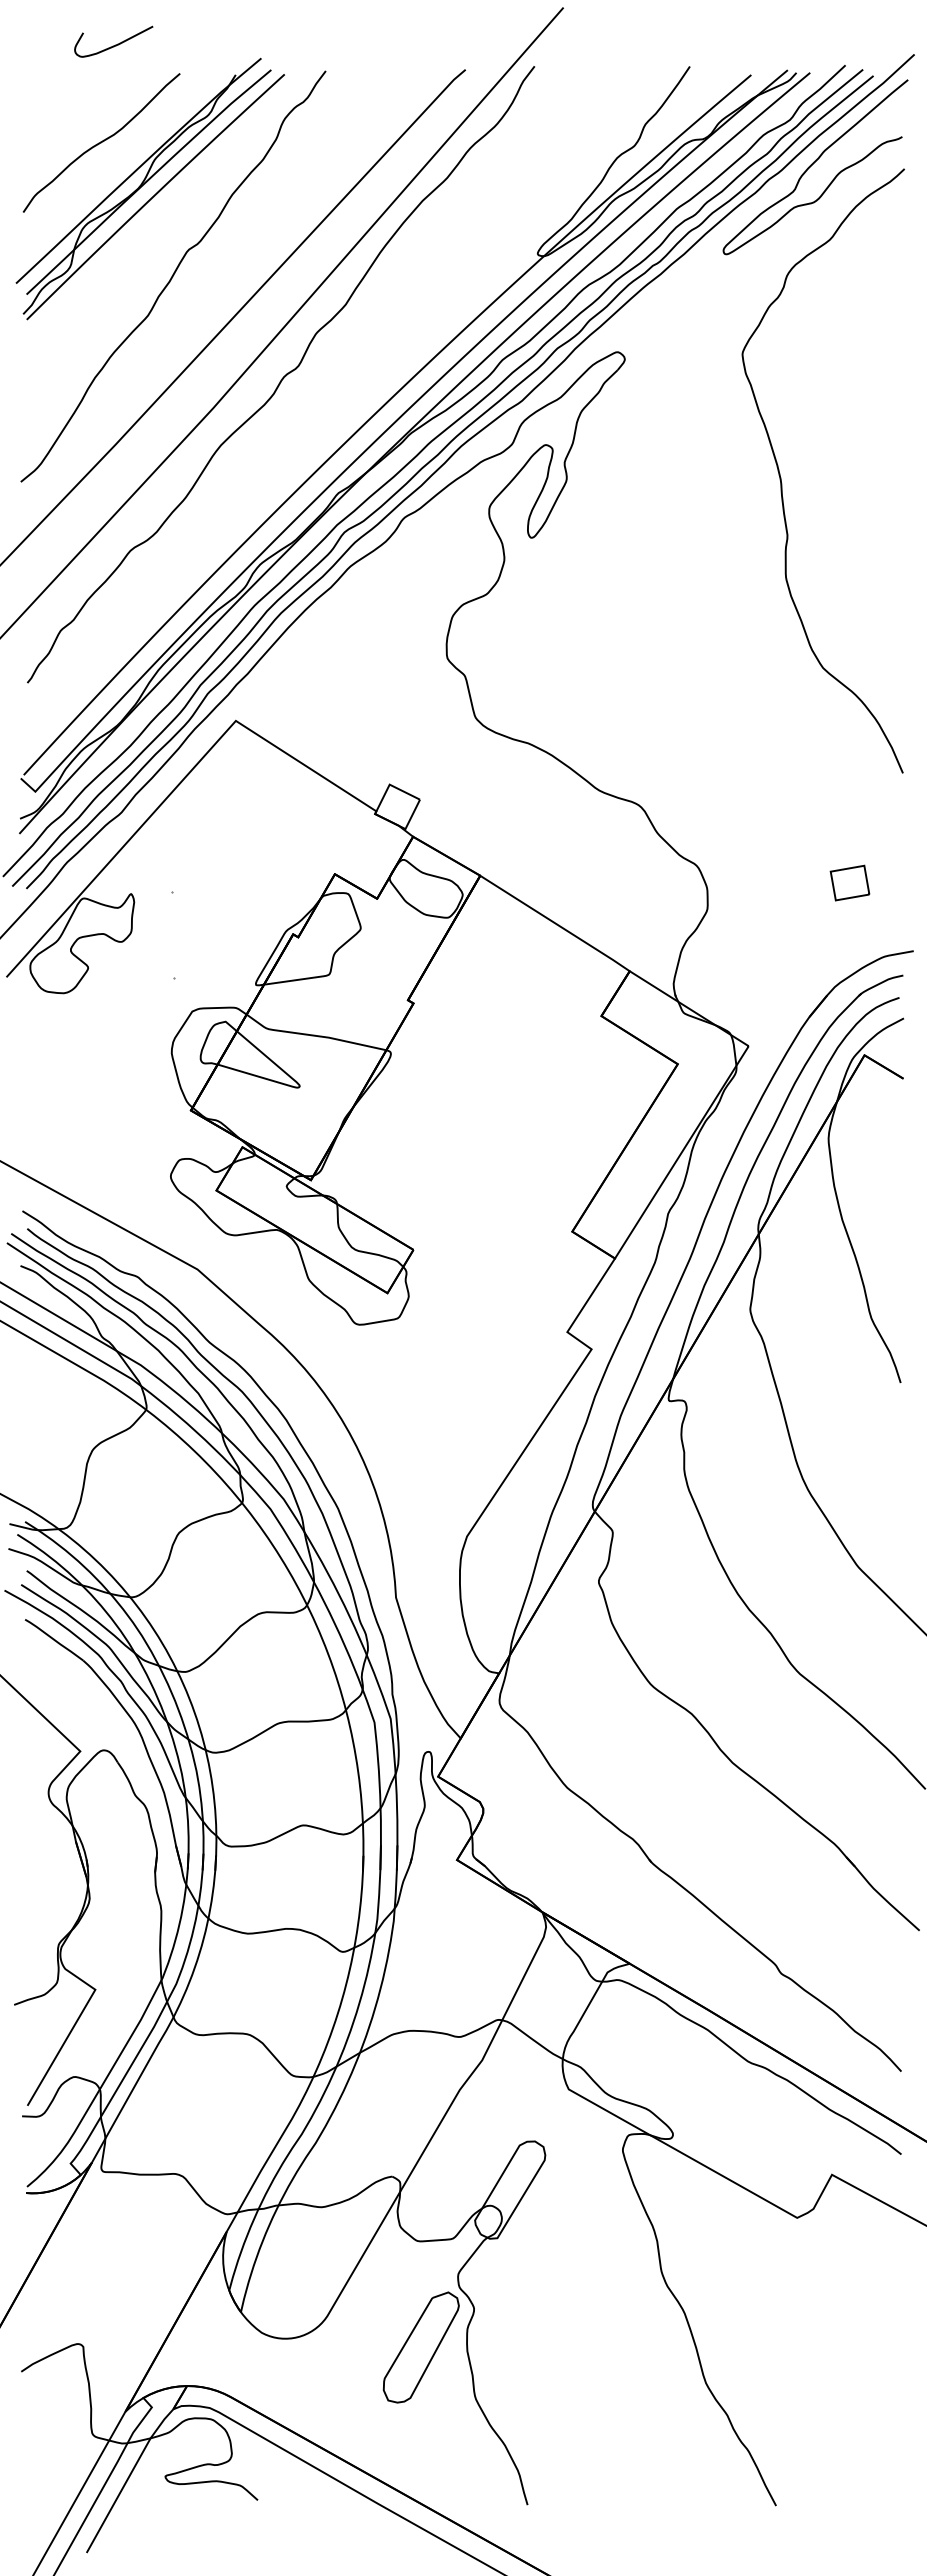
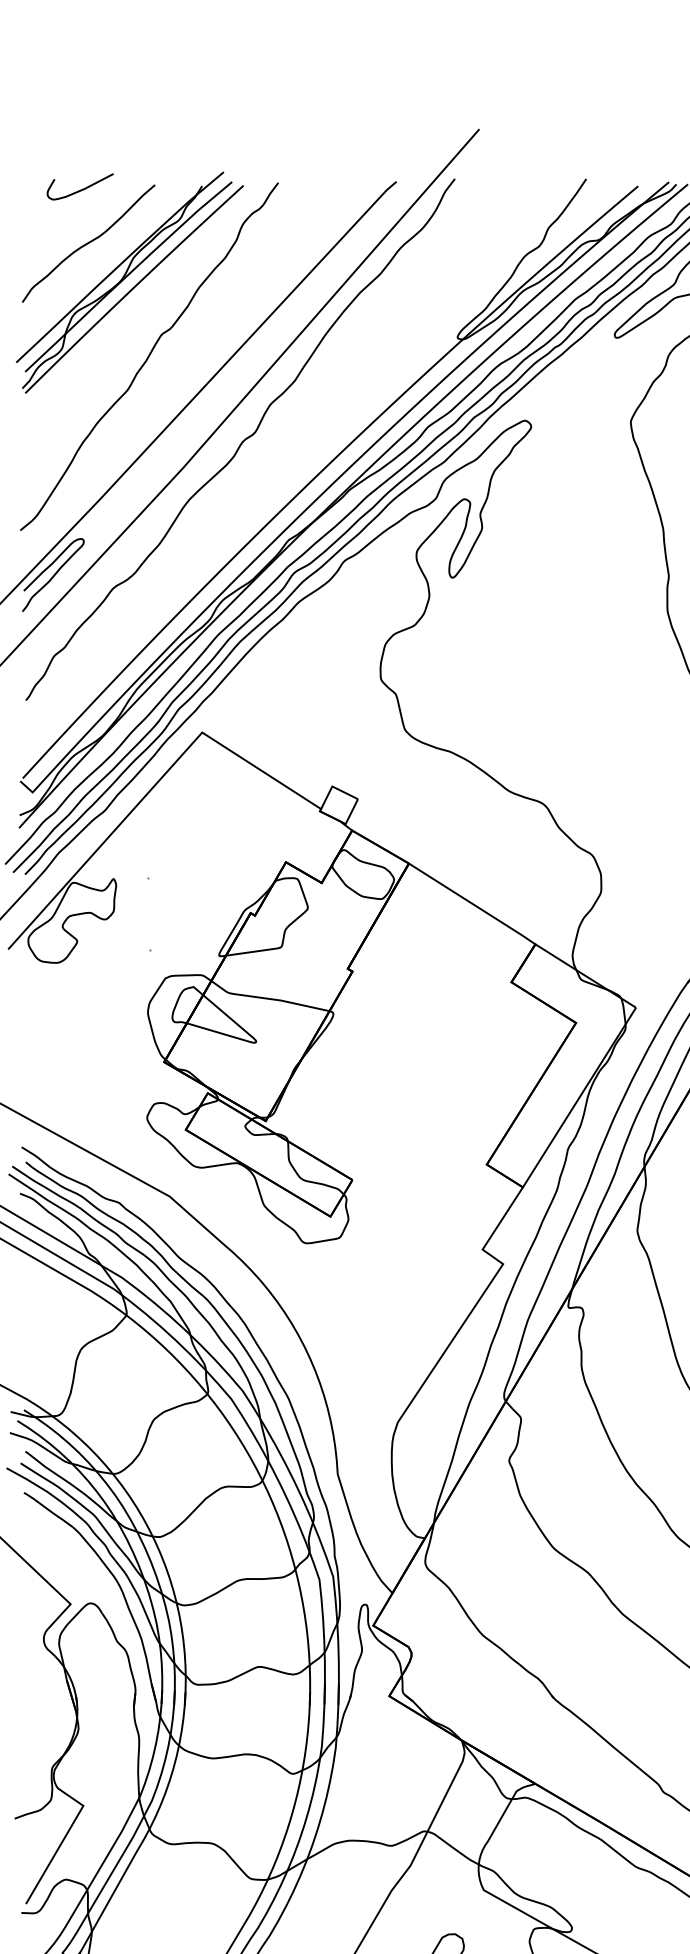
curve: (115, 44) -> (81, 189), moved
curve: (60, 534) -> (53, 574), added

